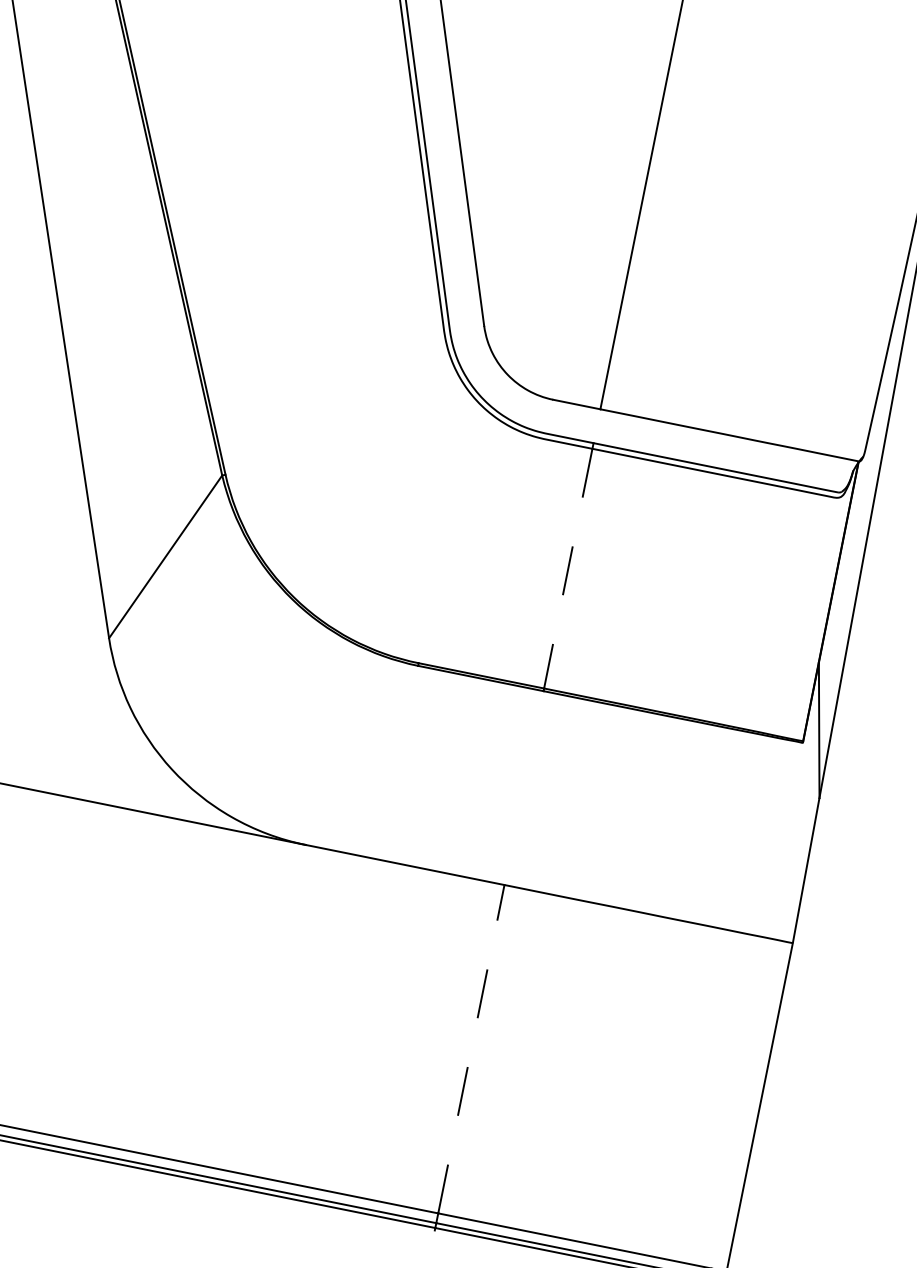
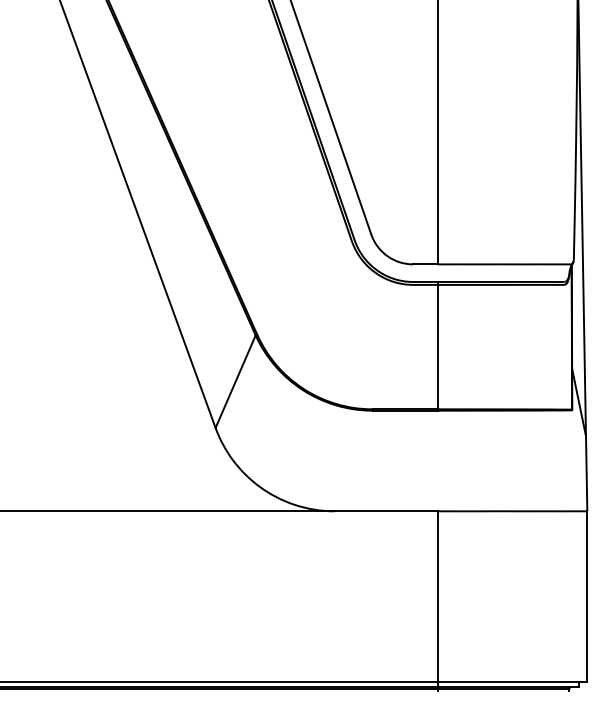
line: (567, 569) -> (437, 347), dashed -> solid
line: (471, 1049) -> (437, 596), dashed -> solid

